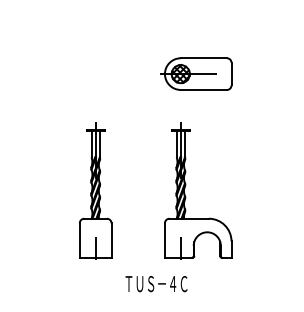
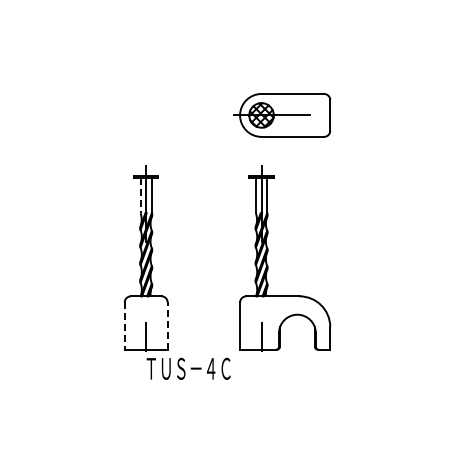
part: (196, 74) -> (282, 115), moved
line: (91, 144) -> (140, 195), solid -> dashed
line: (79, 240) -> (124, 326), solid -> dashed
line: (111, 240) -> (167, 326), solid -> dashed
text: (156, 283) -> (188, 368), moved

